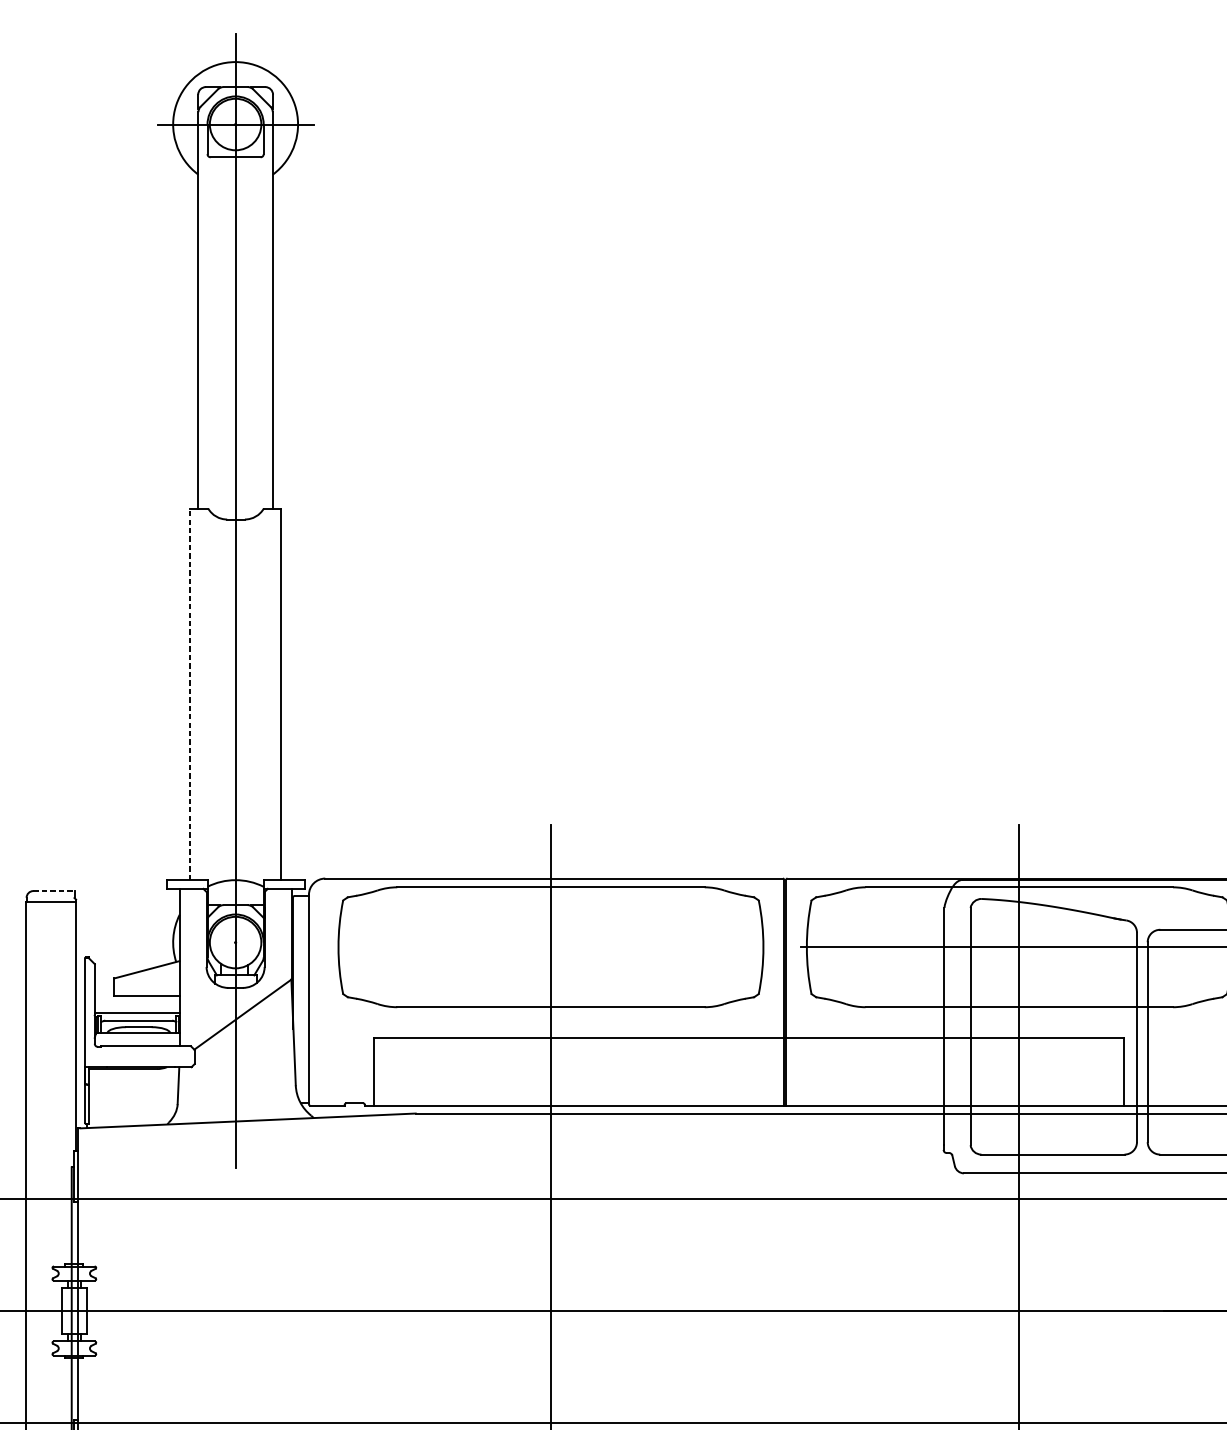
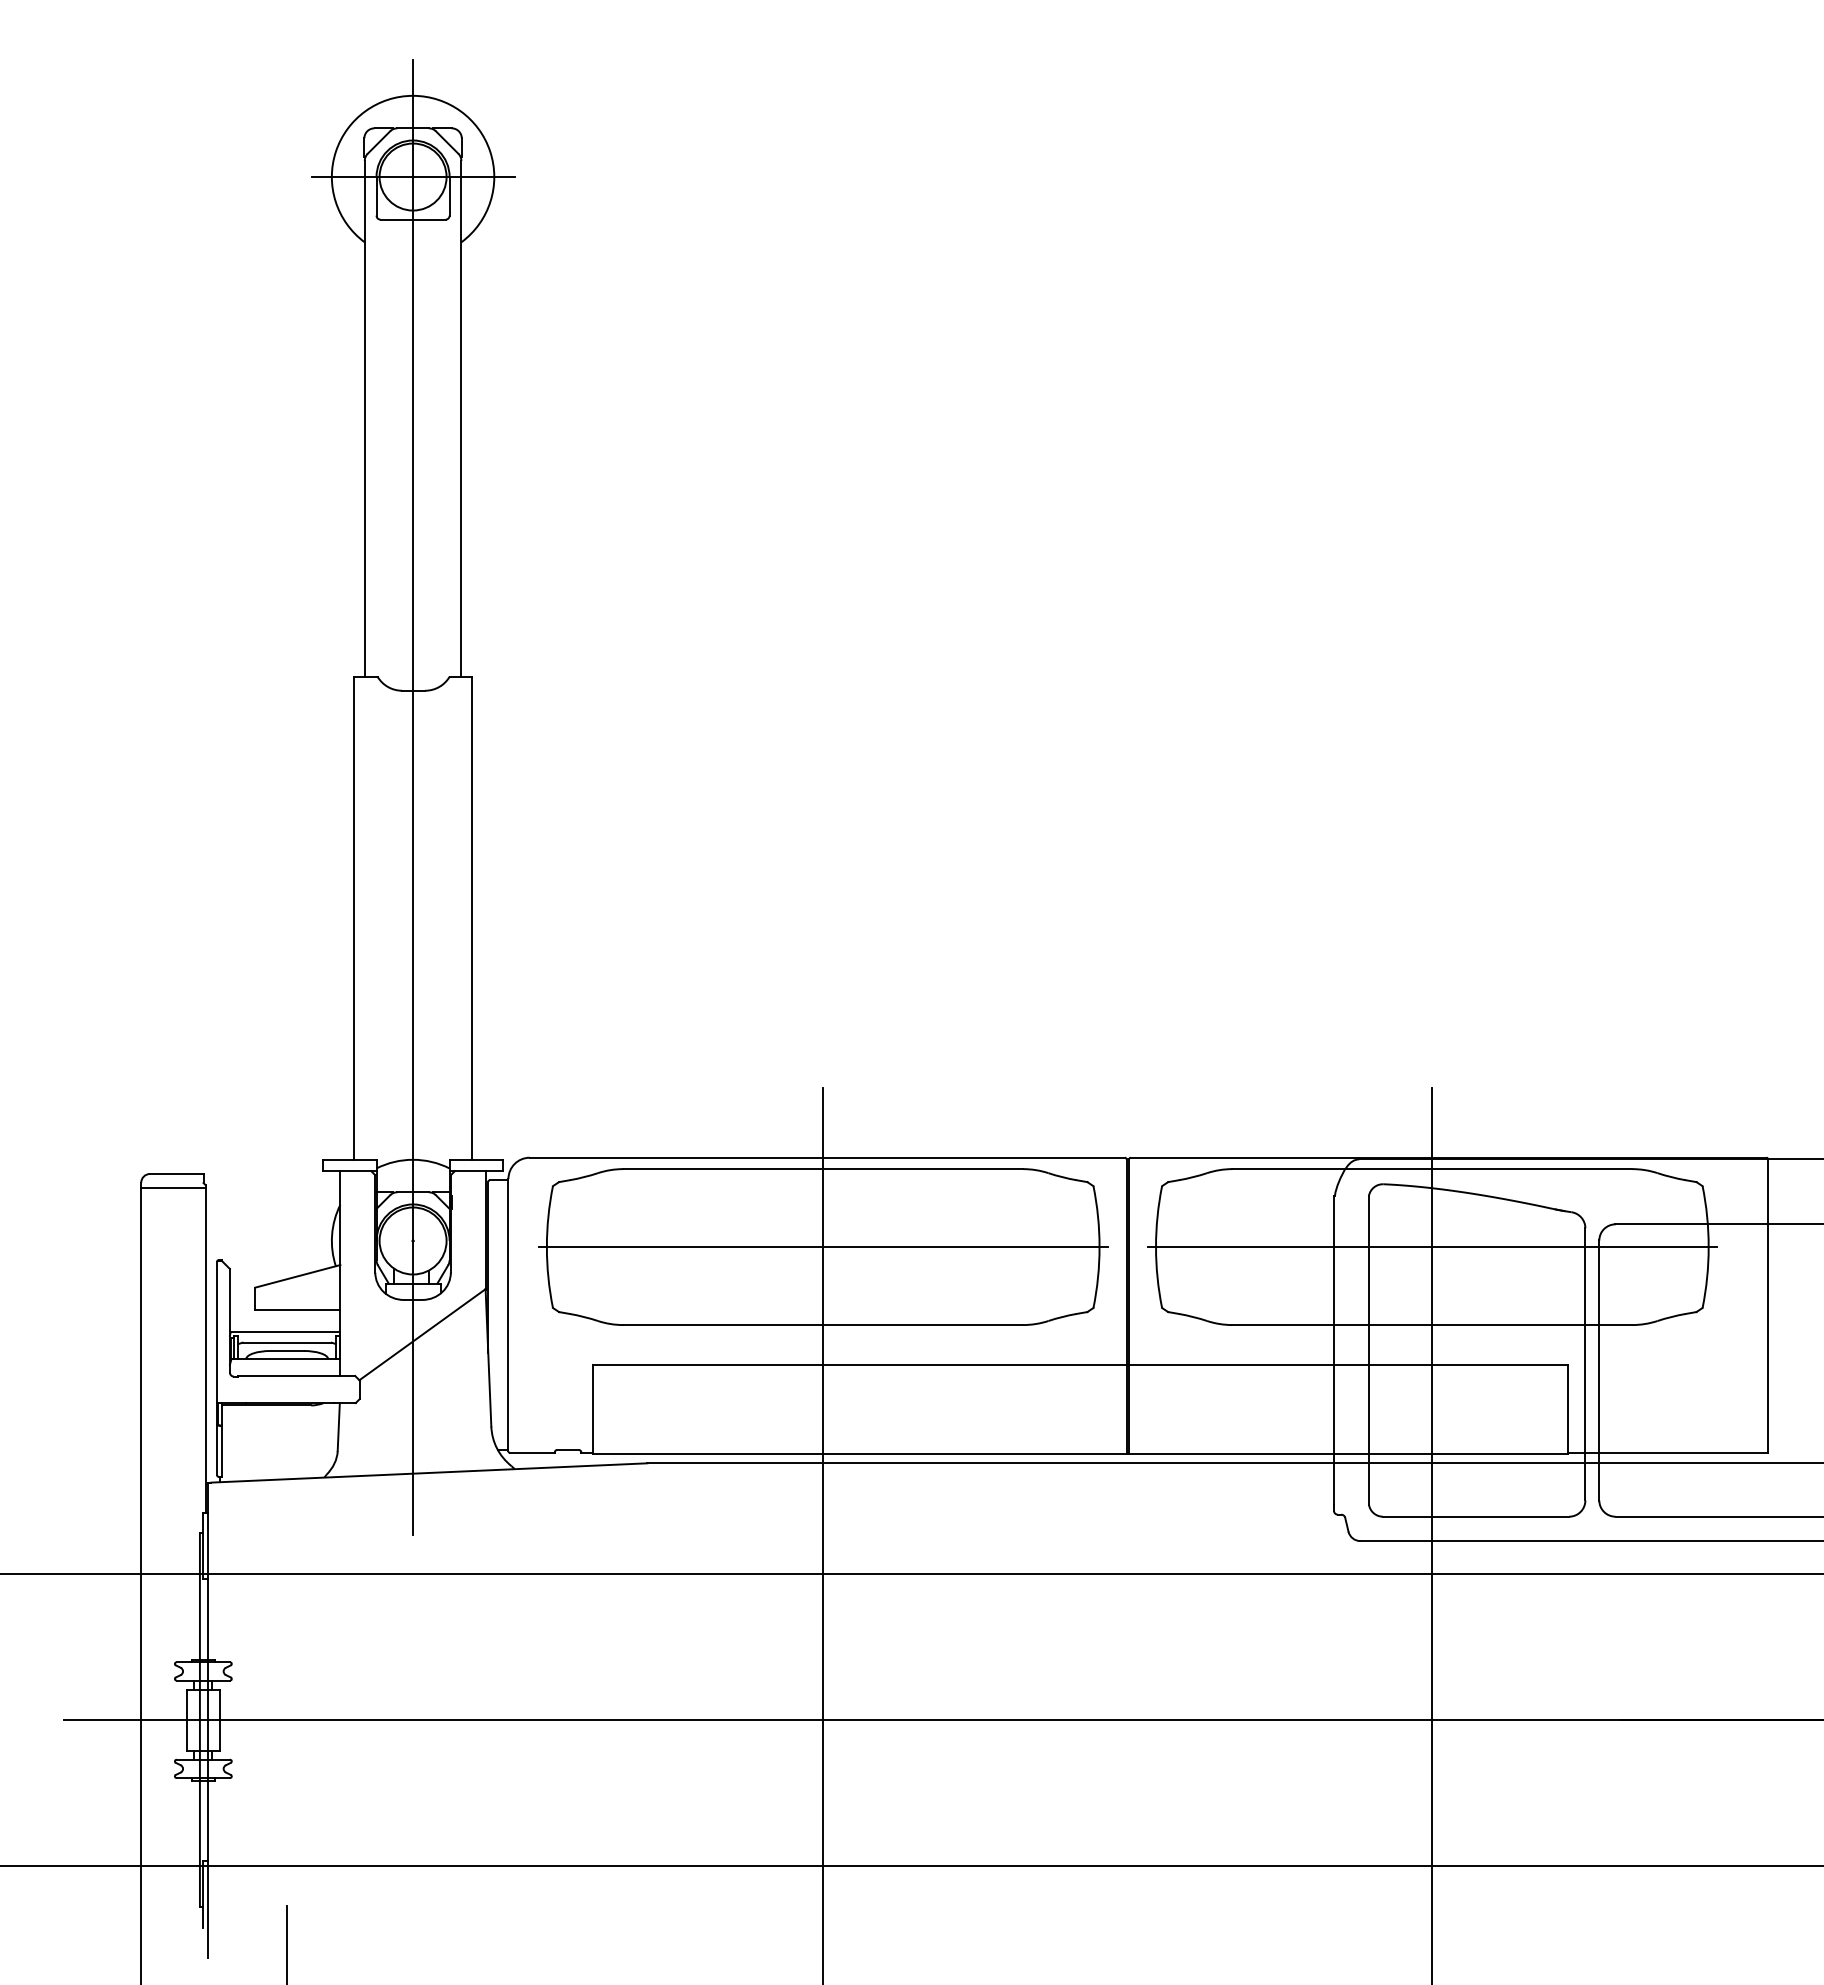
line: (190, 694) -> (354, 918), dashed -> solid
line: (53, 890) -> (176, 1173), dashed -> solid
line: (550, 947) -> (822, 1247), added

